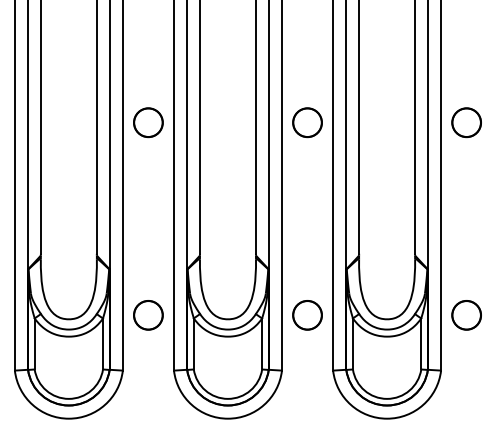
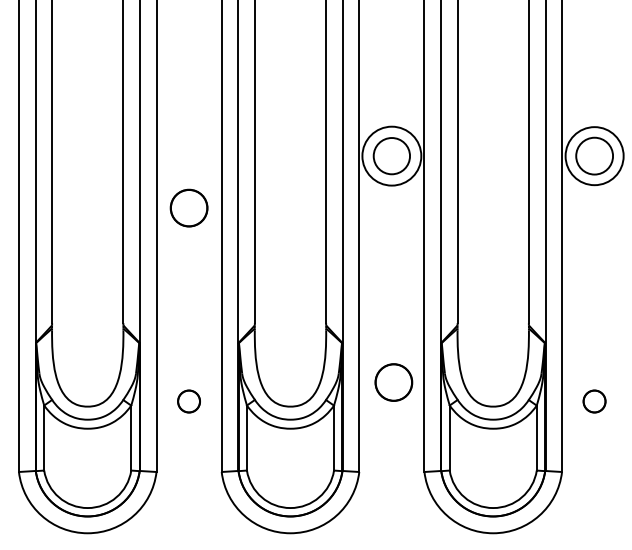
part: (147, 122) -> (188, 207), moved
circle: (307, 122) -> (391, 155), size x1.6
circle: (466, 123) -> (594, 156), size x1.6
part: (147, 315) -> (188, 401), size x0.6
part: (307, 315) -> (393, 382), moved
circle: (466, 315) -> (594, 401), size x0.6

